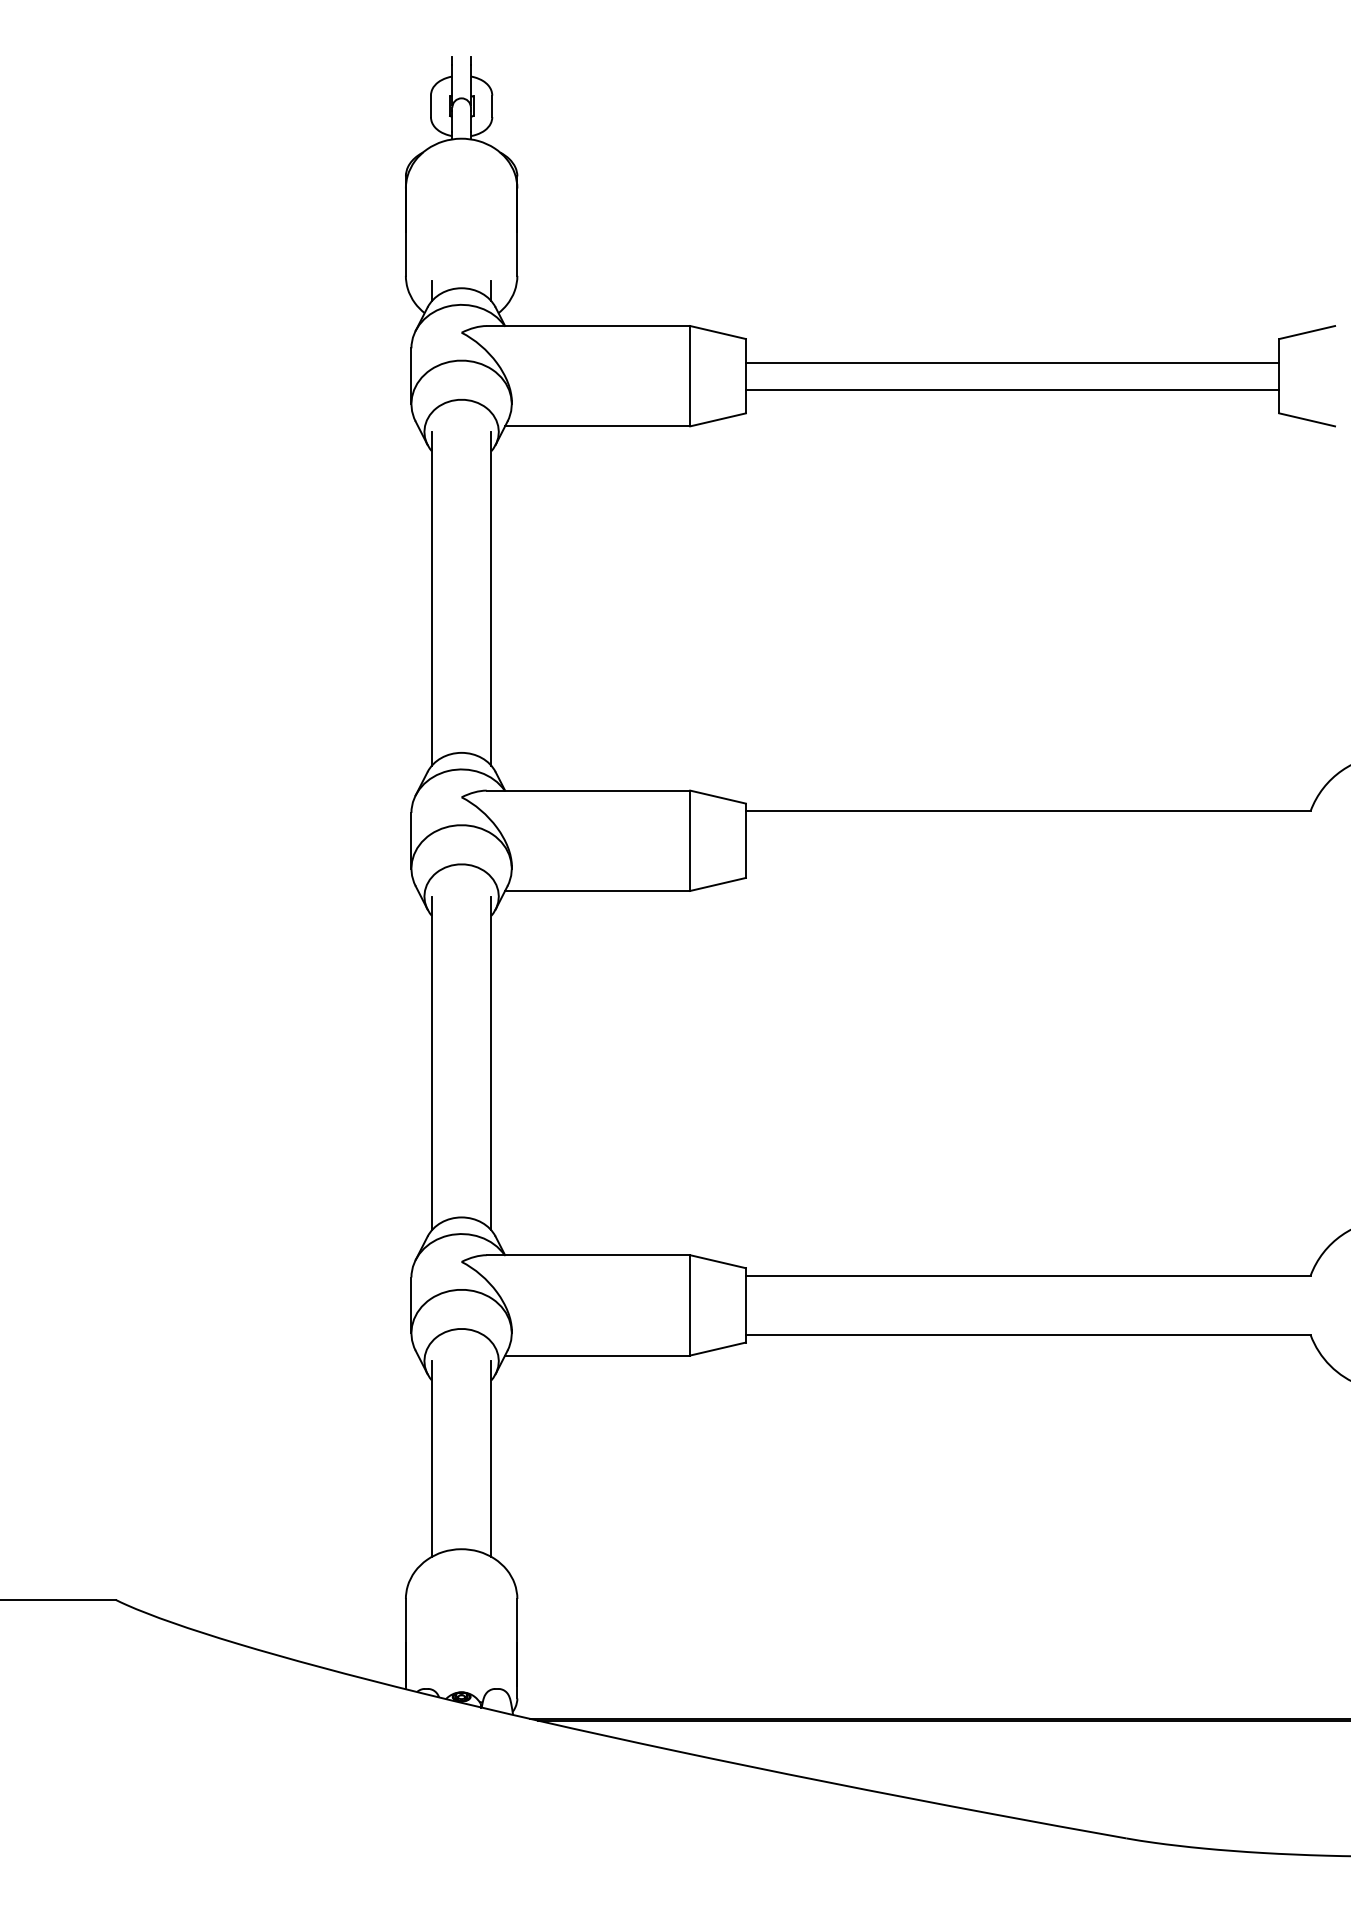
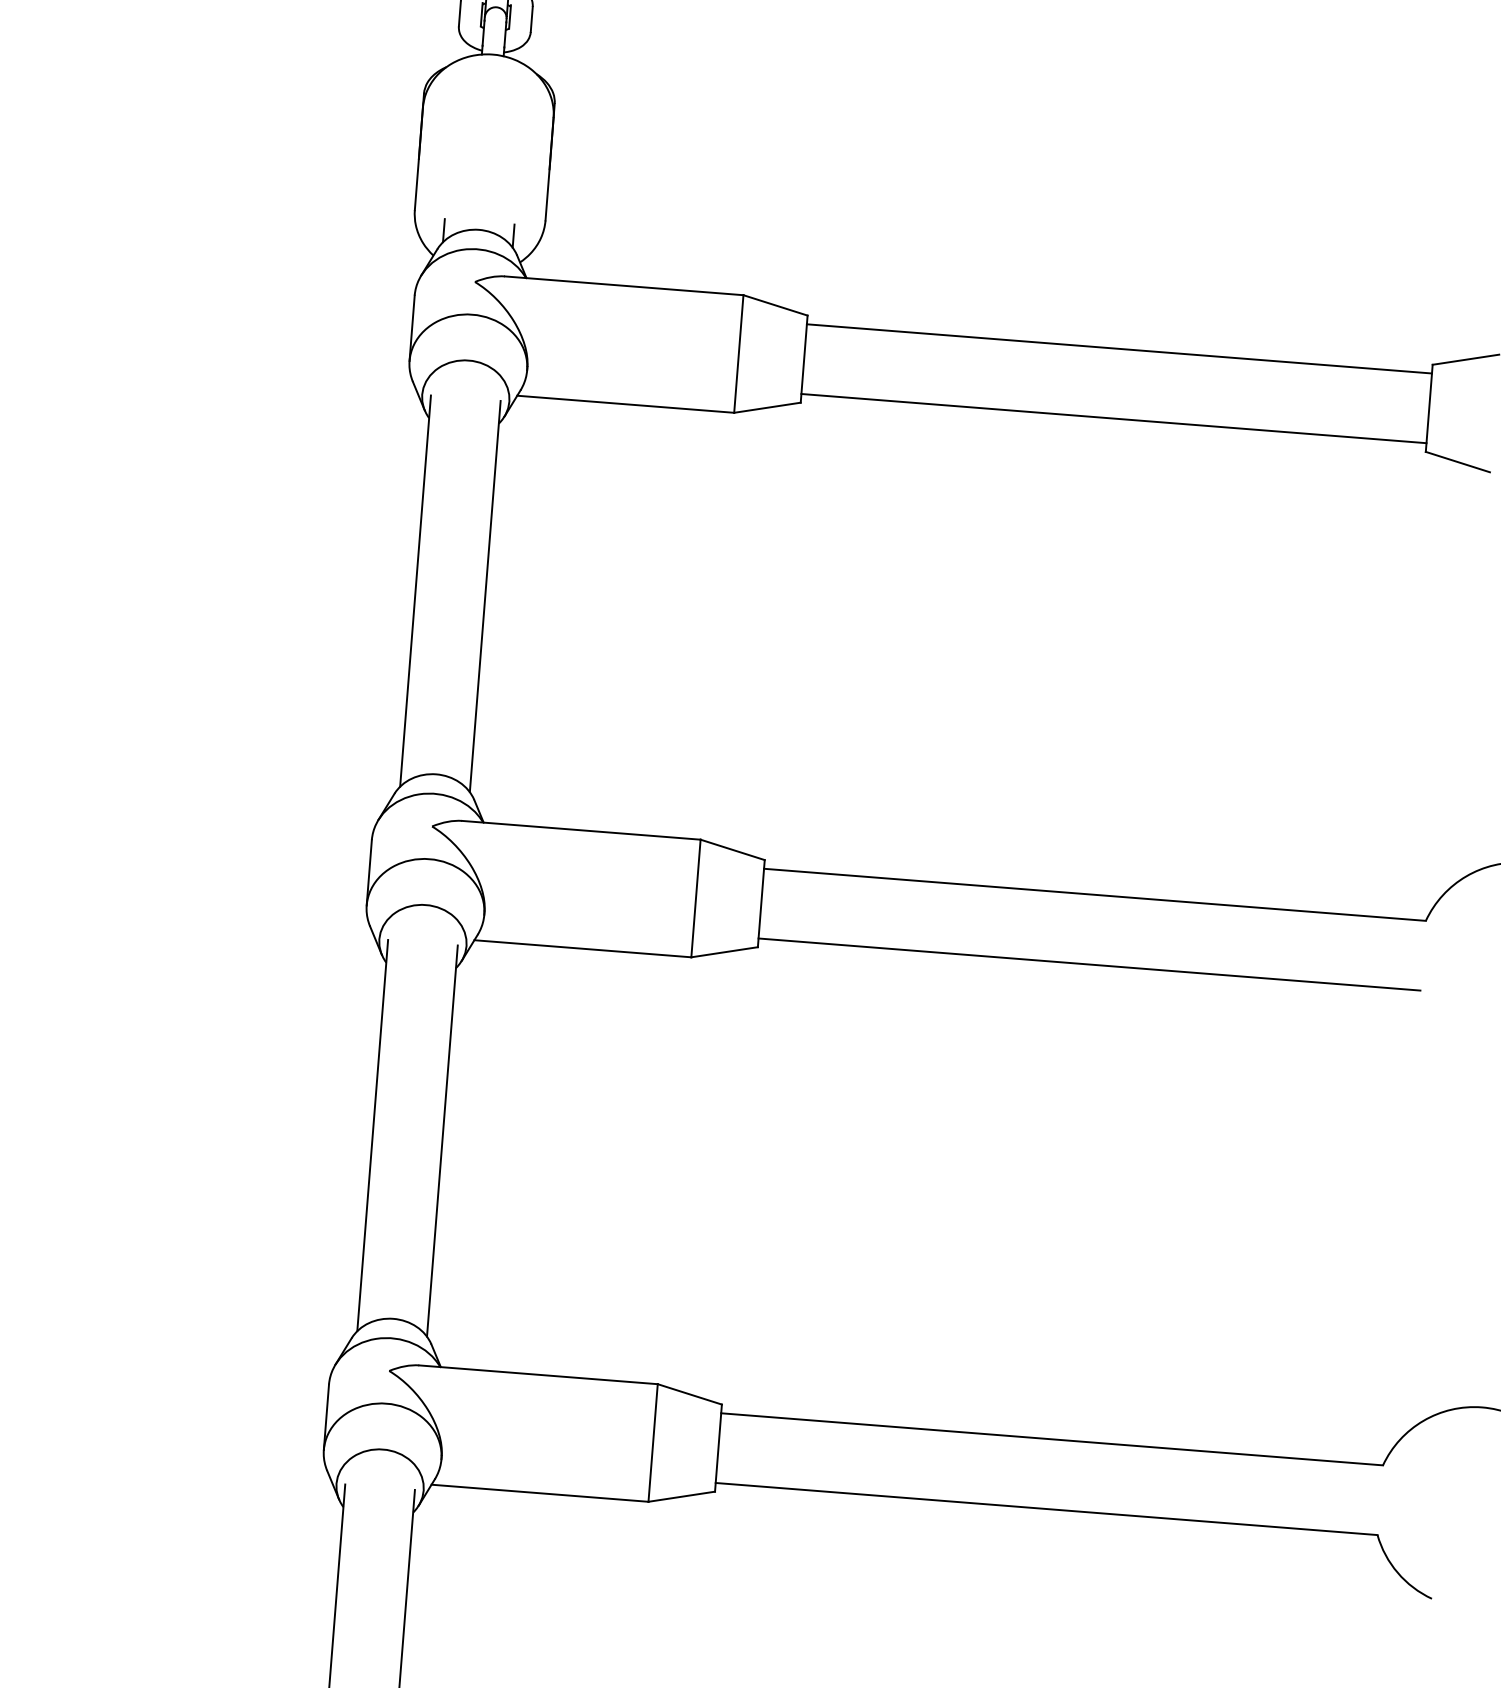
line: (1012, 362) -> (1113, 418), moved
line: (1012, 390) -> (1119, 348), moved
line: (1027, 870) -> (1088, 964), added

